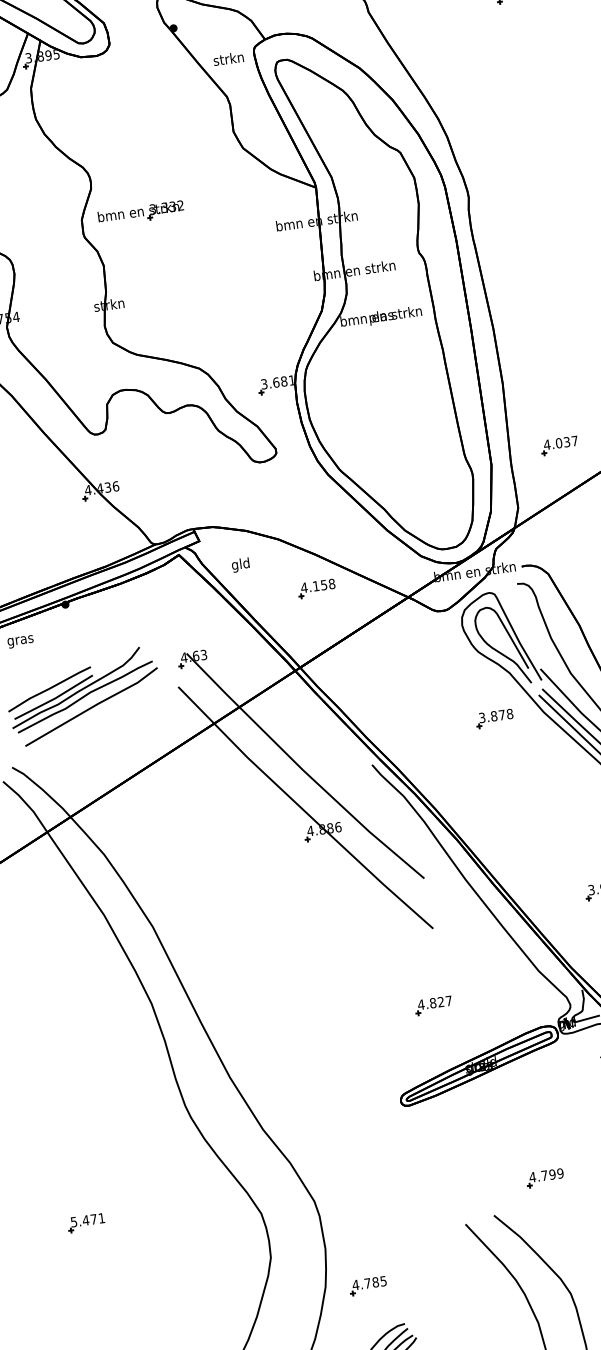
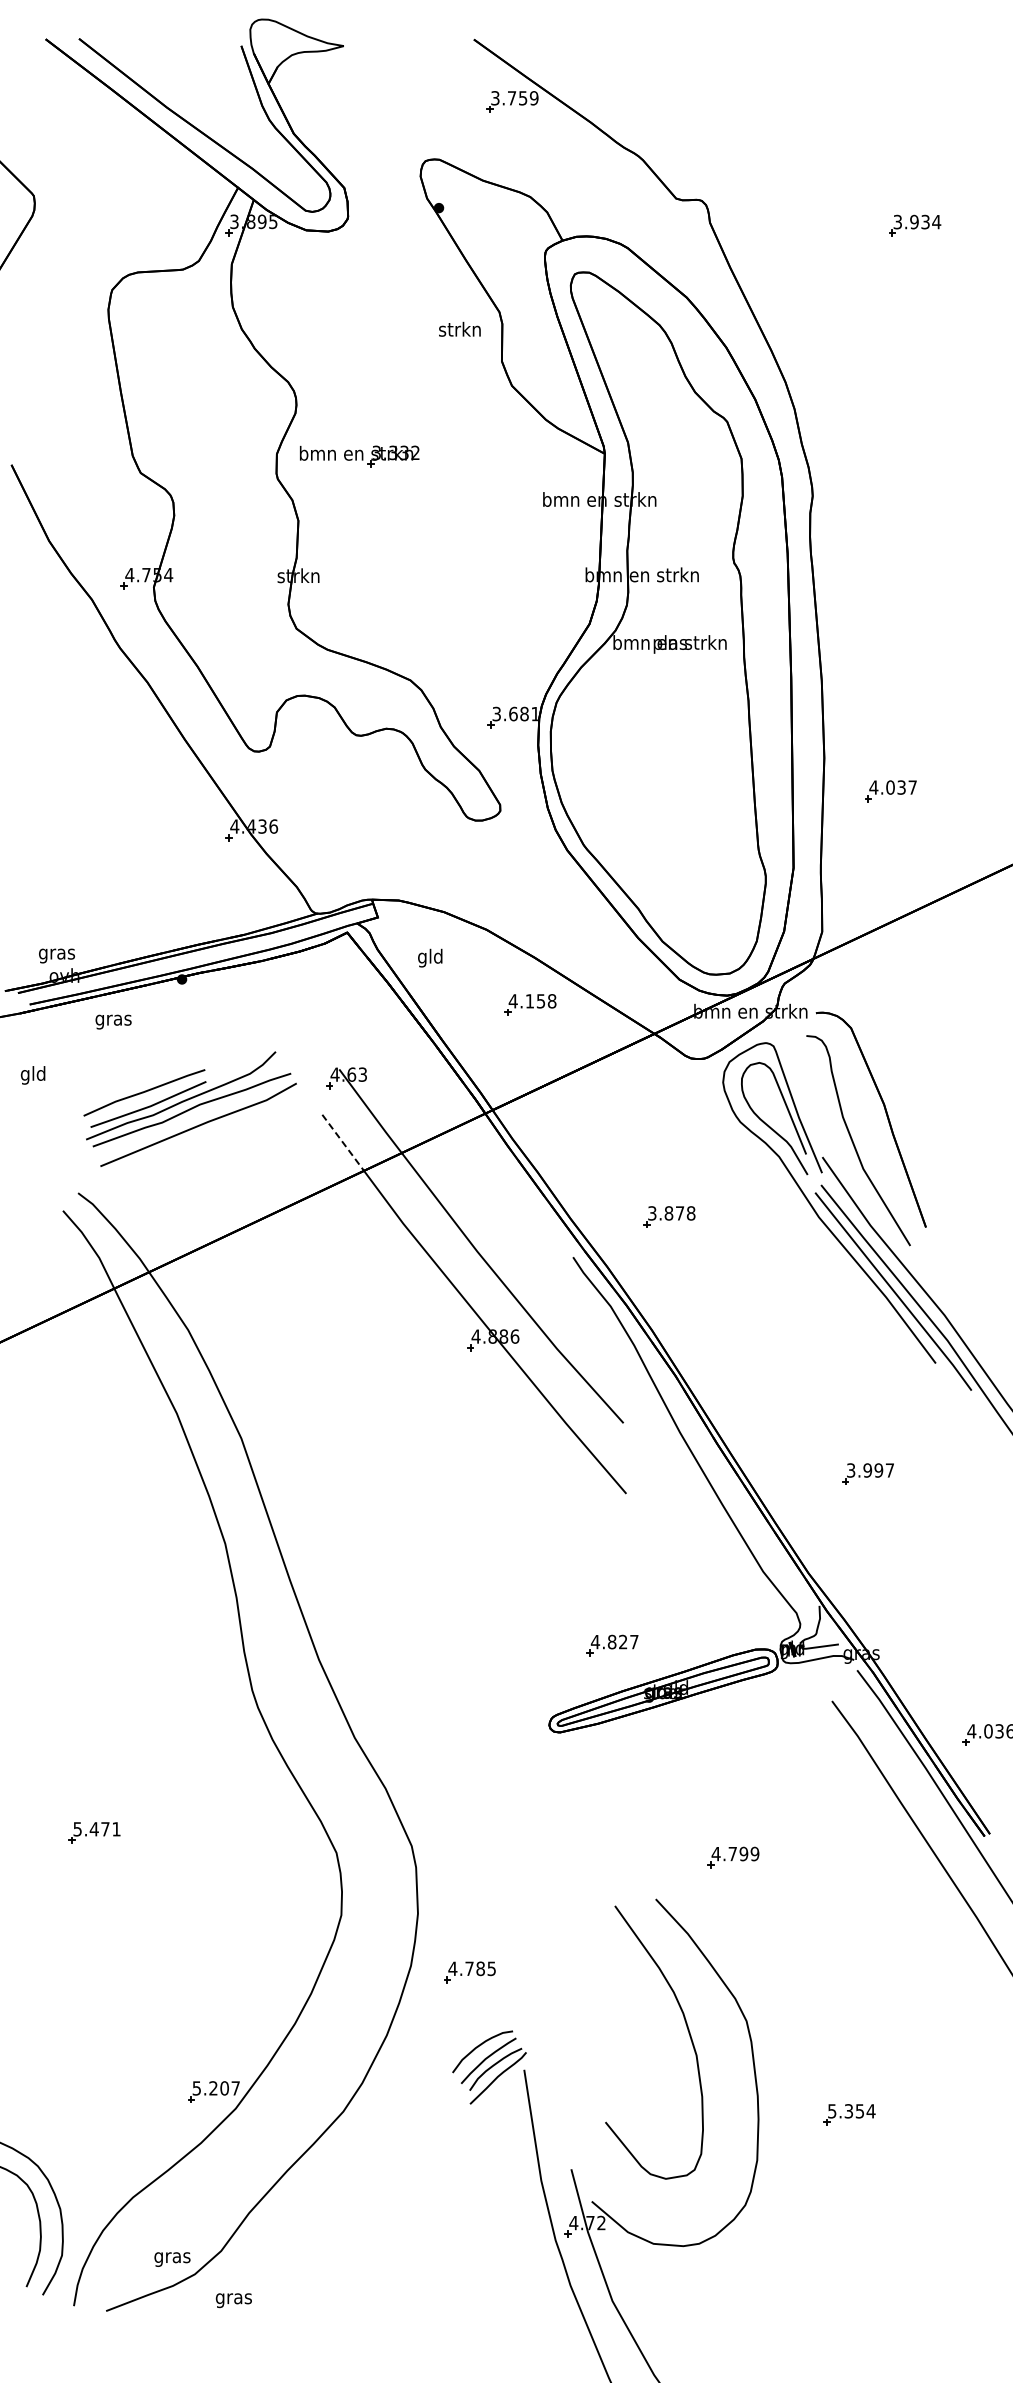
text: (228, 58) -> (459, 328), moved
part: (559, 446) -> (890, 791), moved
line: (196, 705) -> (343, 1142), solid -> dashed
part: (494, 718) -> (669, 1216), moved
part: (433, 1005) -> (612, 1645), moved

